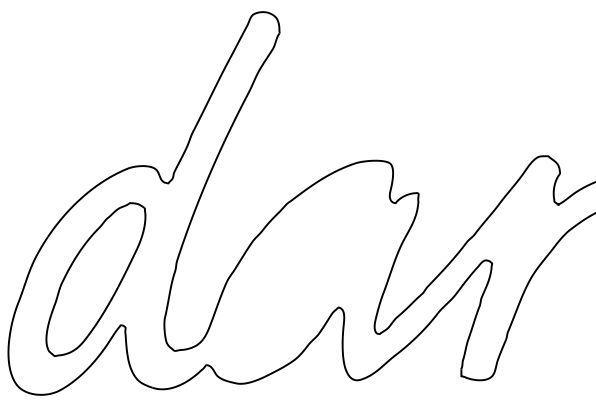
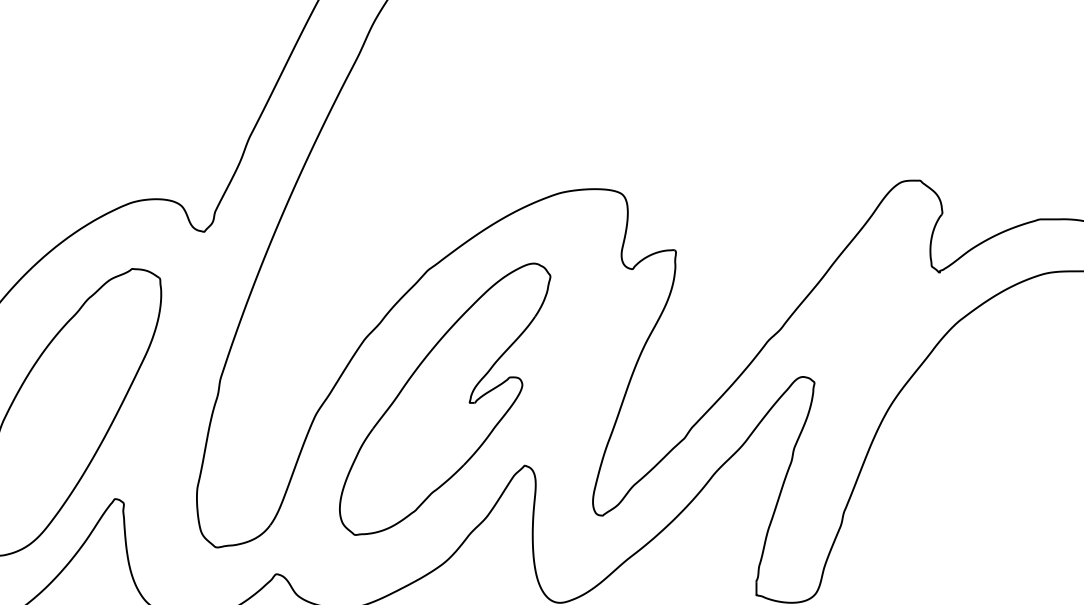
part: (295, 272) -> (443, 399), added

